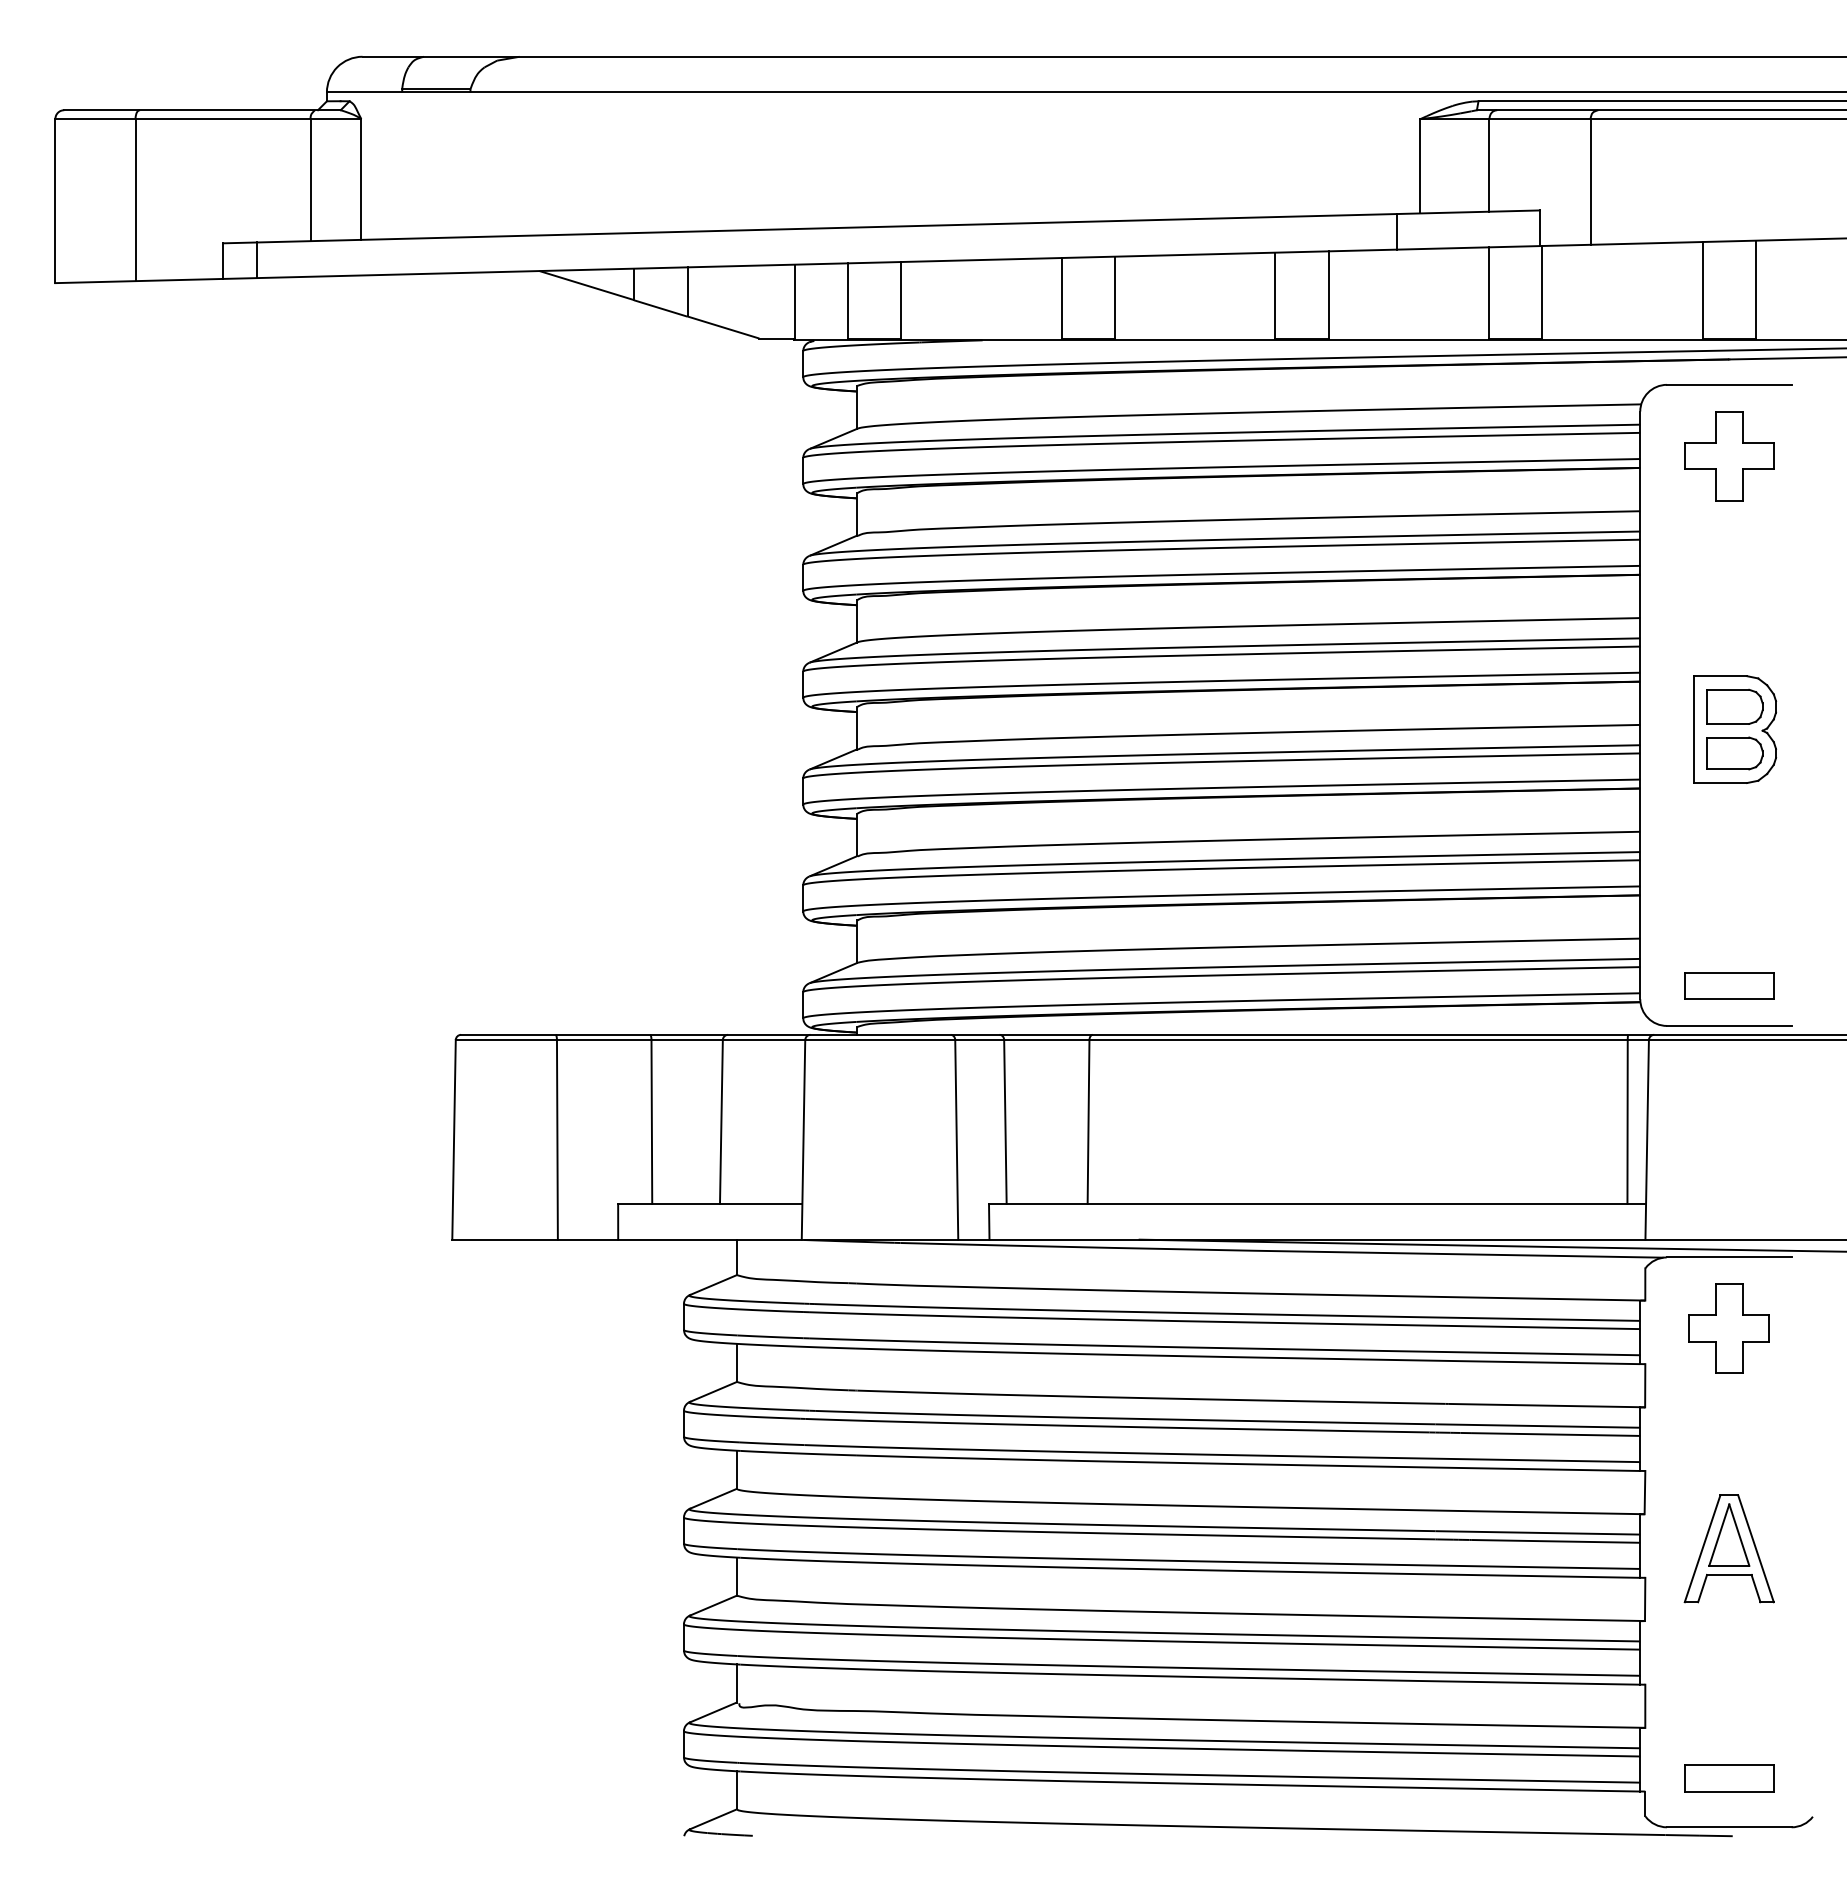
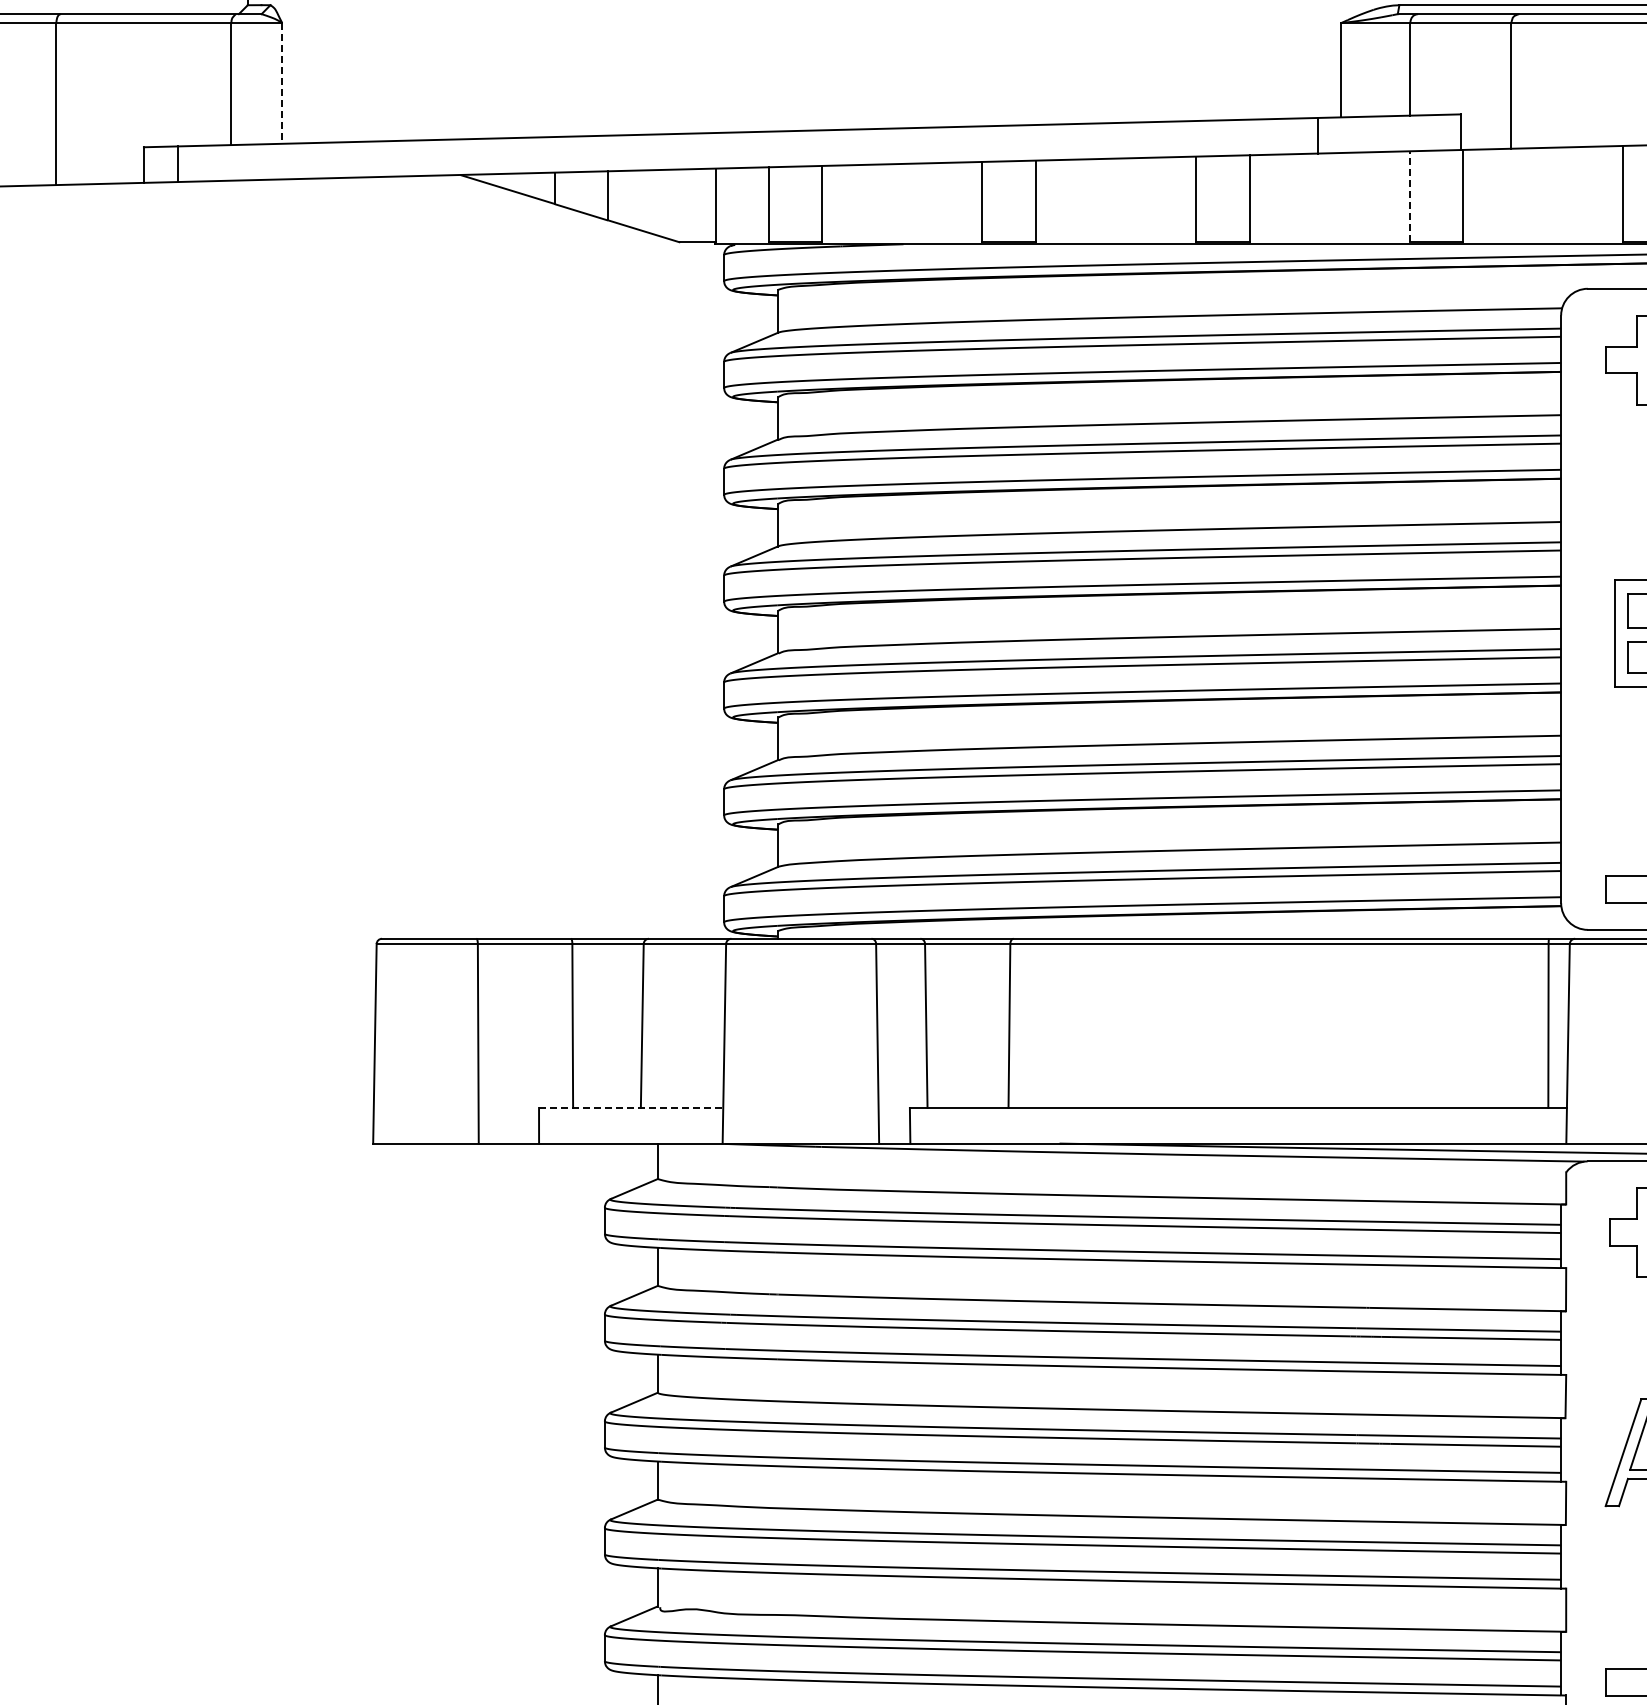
line: (361, 180) -> (282, 84), solid -> dashed
line: (1488, 292) -> (1409, 196), solid -> dashed
line: (710, 1204) -> (631, 1108), solid -> dashed

